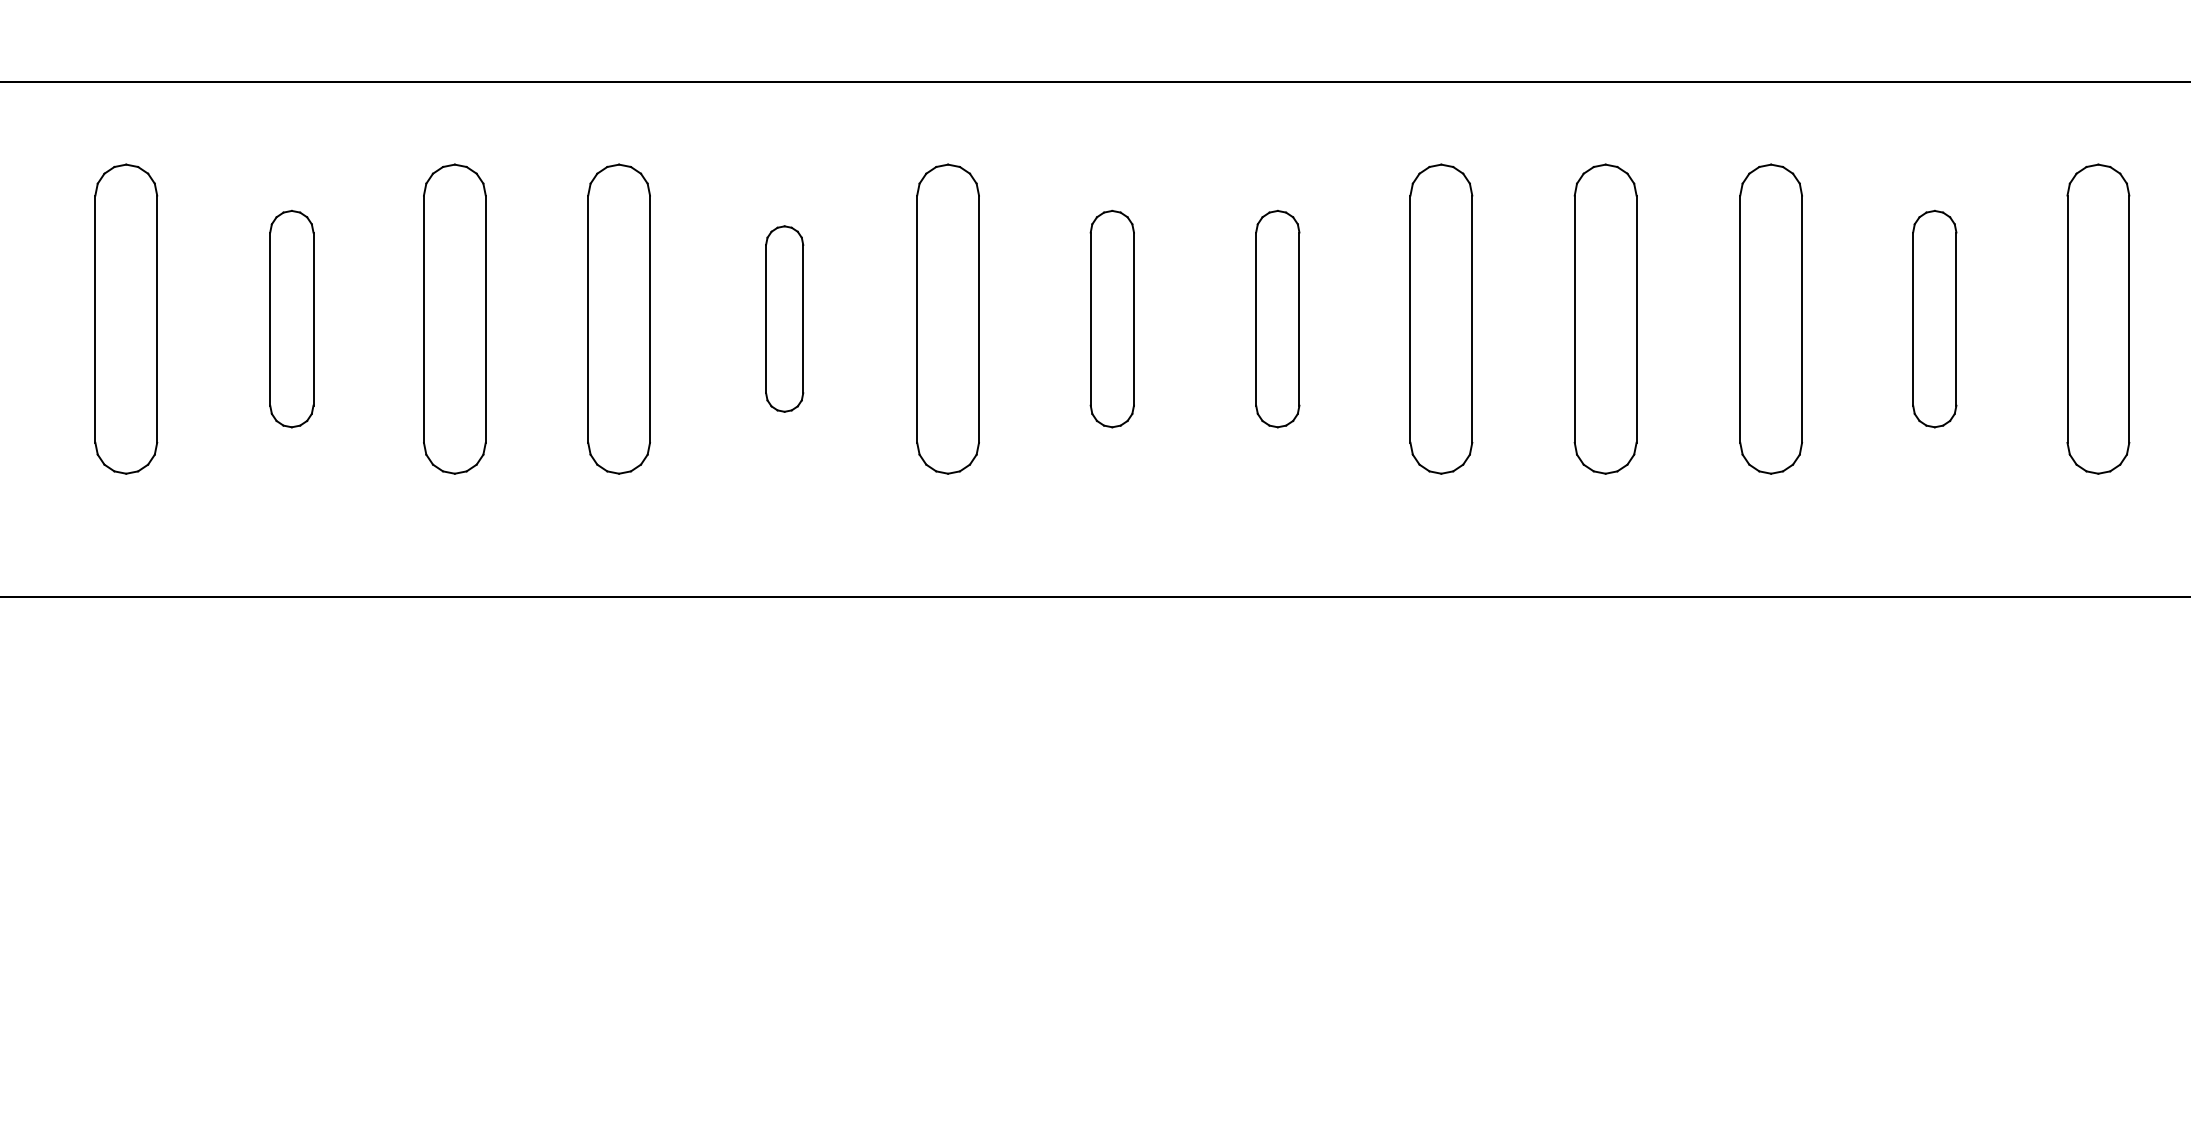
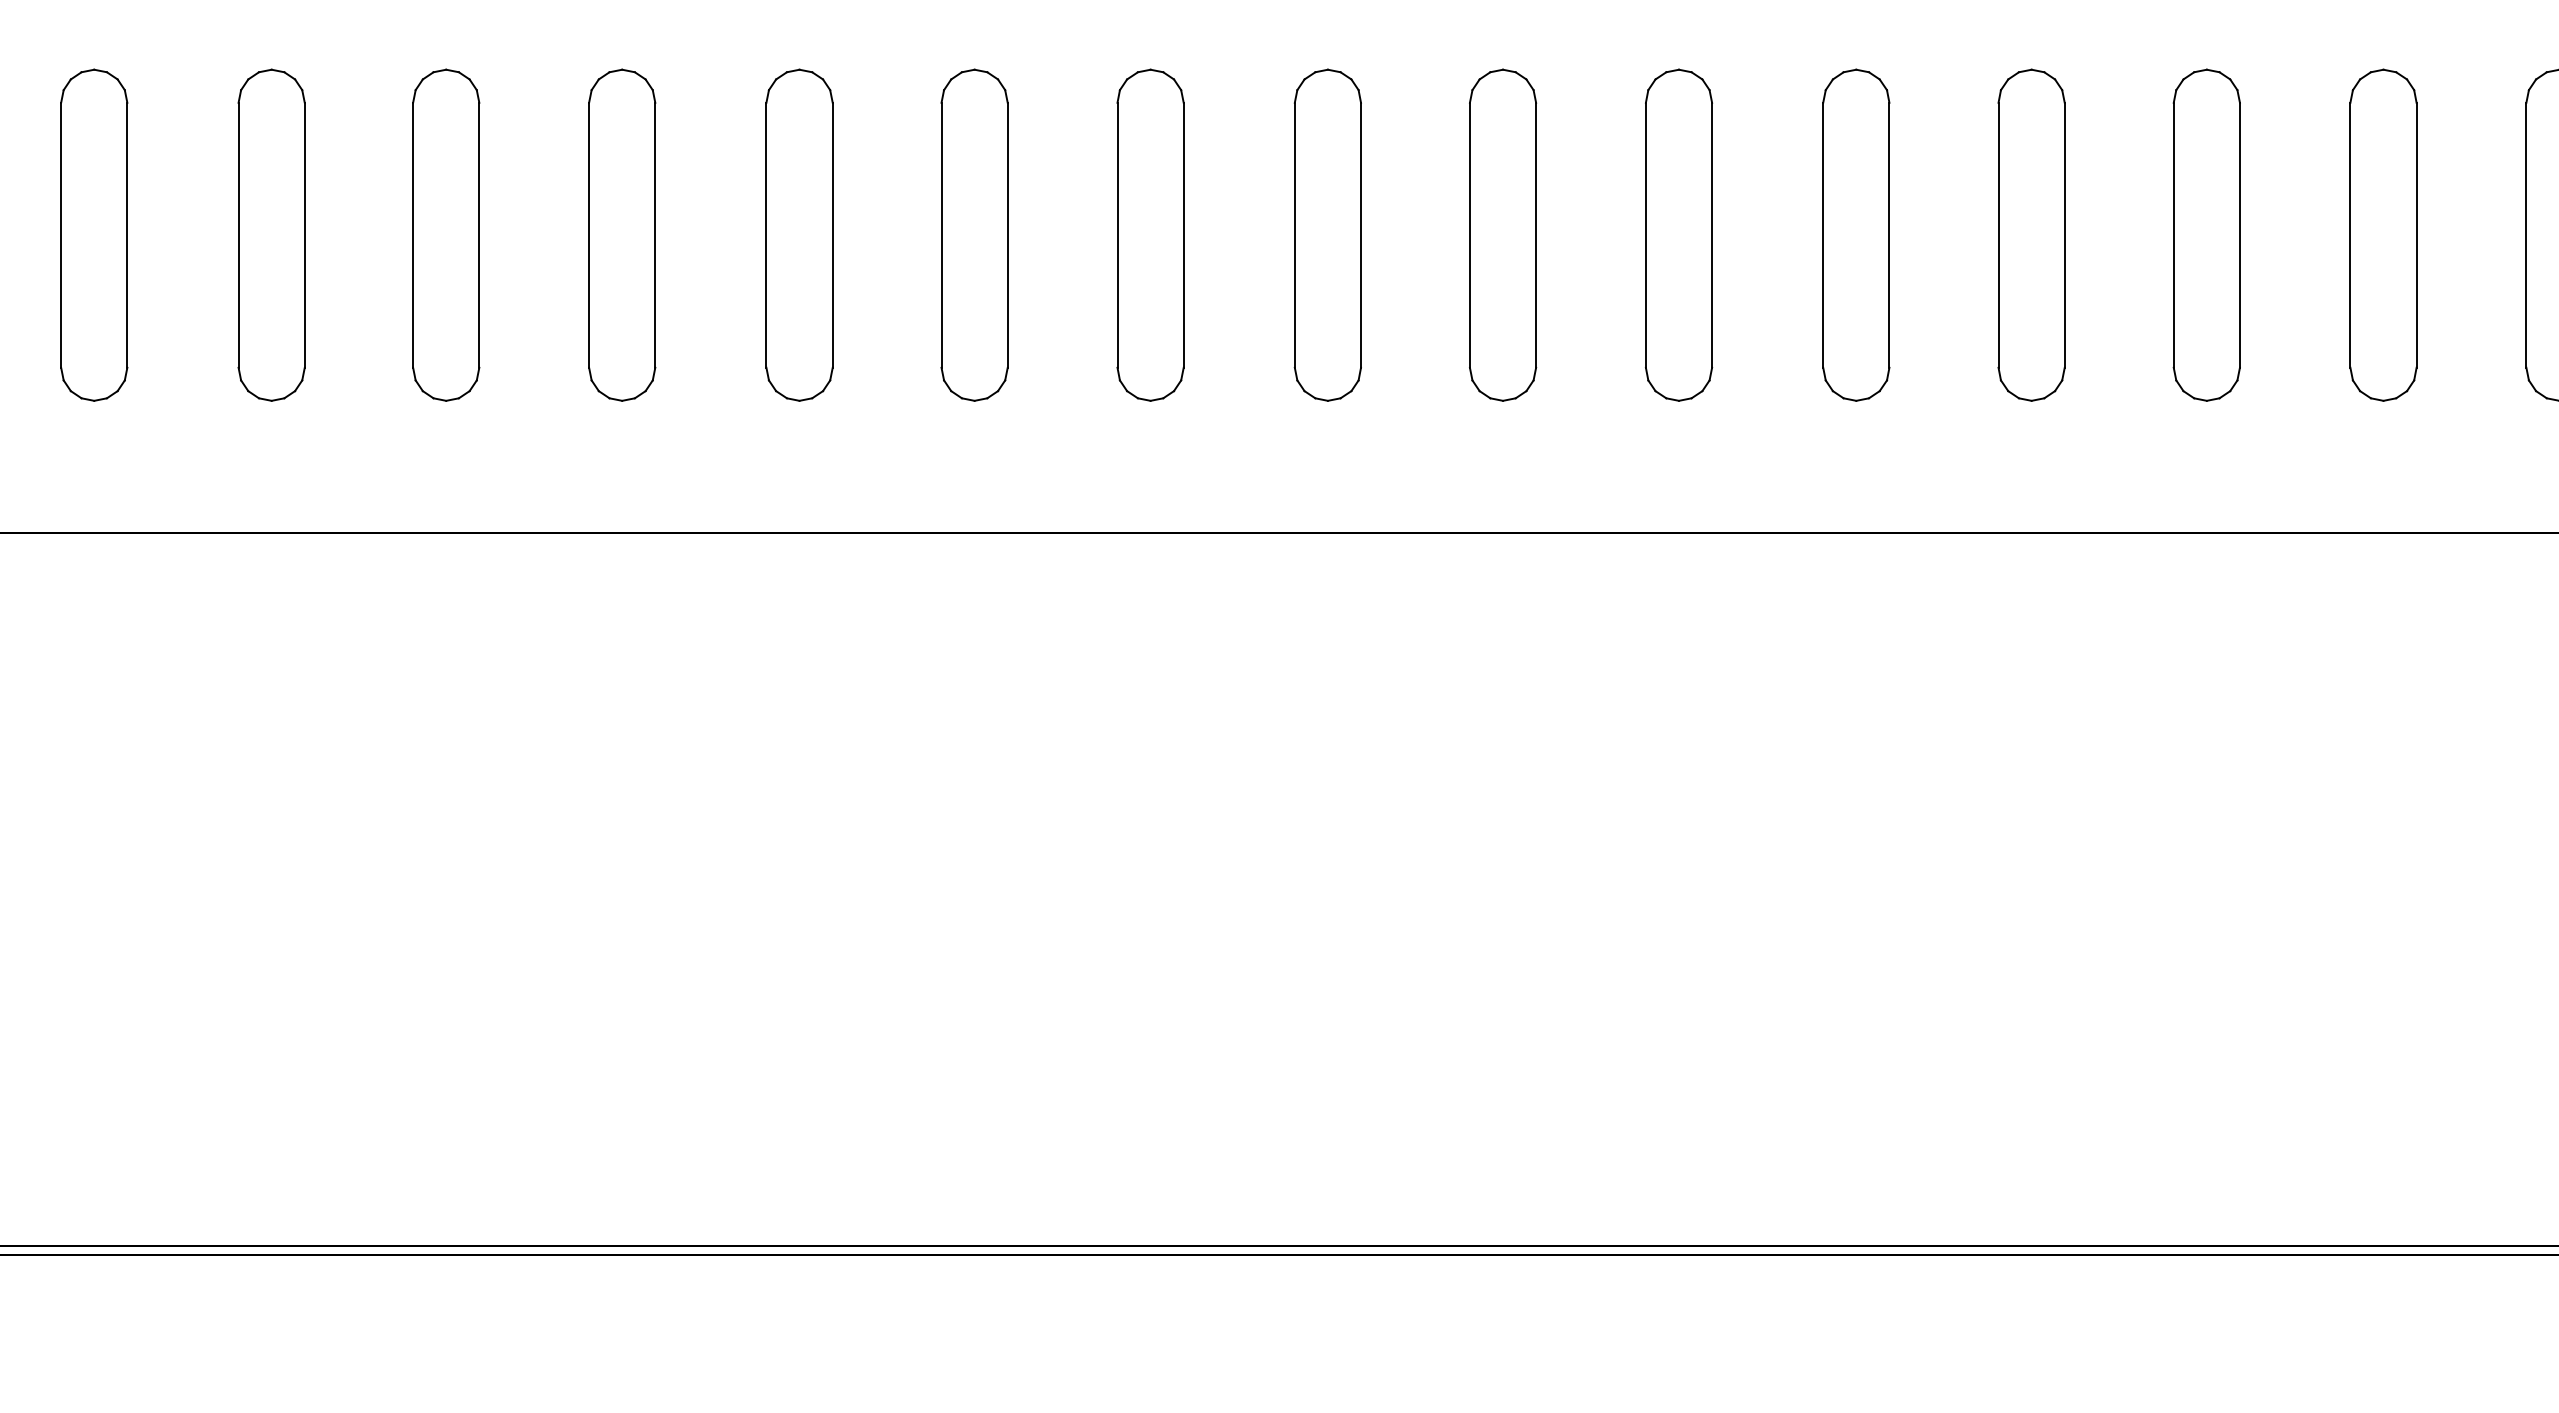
part: (291, 318) -> (271, 234), size x1.43
part: (784, 318) -> (799, 234), size x1.67
part: (1112, 318) -> (1150, 234), size x1.43
part: (1277, 318) -> (1327, 234), size x1.43
part: (1934, 318) -> (2031, 234), size x1.43

